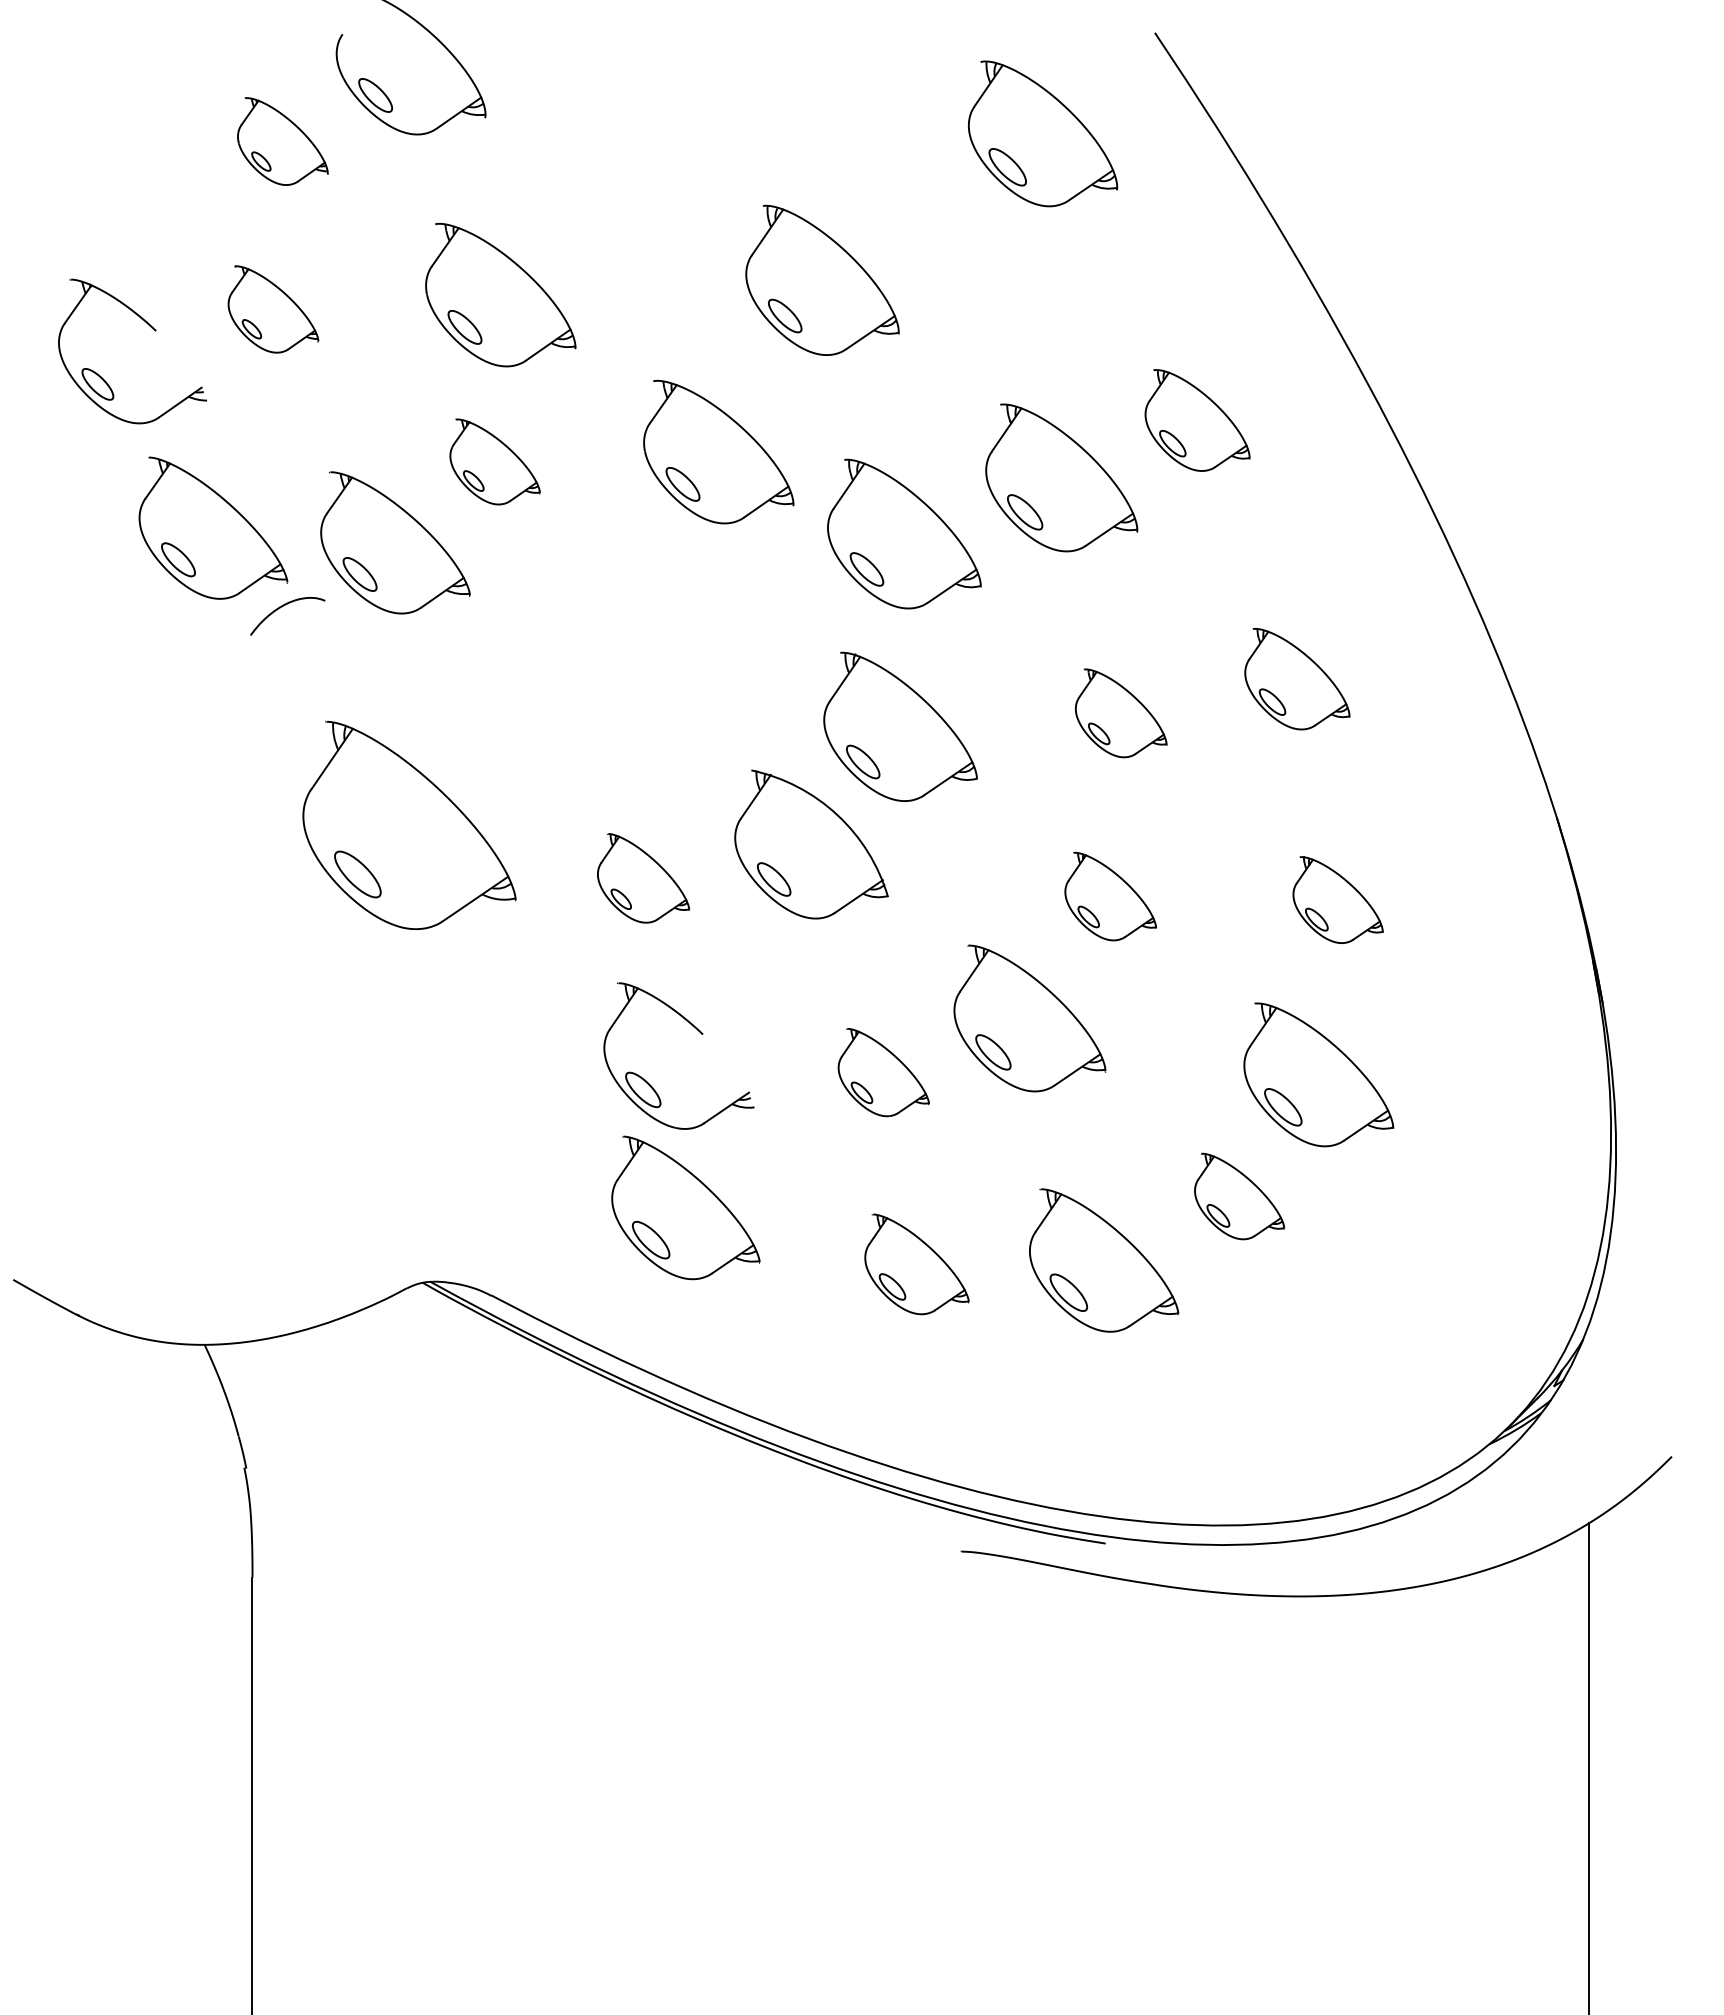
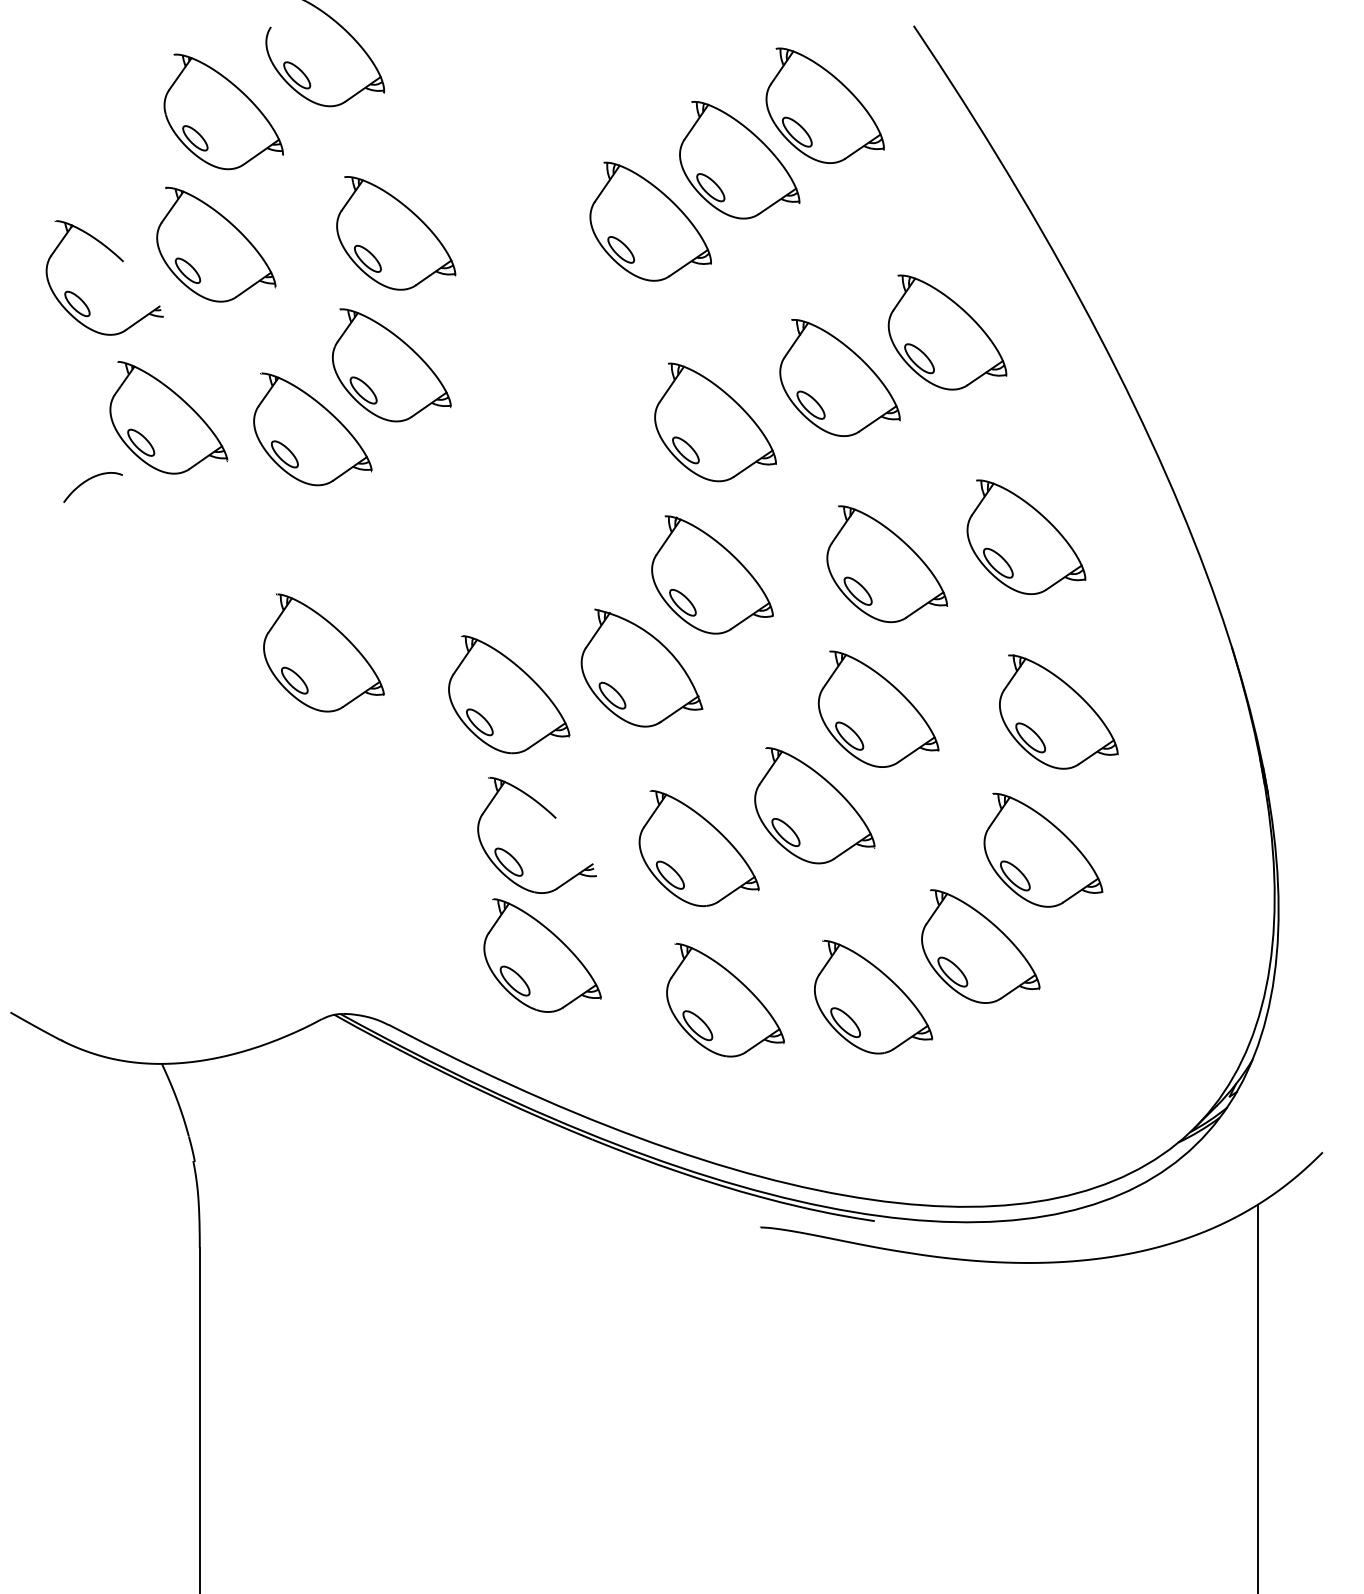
part: (282, 141) -> (223, 111), size x1.67
part: (934, 202) -> (739, 160), added
part: (273, 309) -> (216, 244), size x1.67
part: (1197, 420) -> (947, 332), size x1.43
part: (718, 451) -> (568, 357), removed
part: (494, 461) -> (391, 365), size x1.67
curve: (282, 607) -> (88, 480), moved
part: (1297, 678) -> (1026, 536), size x1.43
part: (1120, 713) -> (886, 564), size x1.67
part: (409, 825) -> (323, 653), size x0.71
part: (643, 878) -> (509, 694), size x1.67
part: (1110, 896) -> (878, 709), size x1.67
part: (1337, 899) -> (1058, 711), size x1.67
part: (883, 1072) -> (699, 848), size x1.67
part: (1239, 1196) -> (980, 946), size x1.67
part: (916, 1264) -> (725, 1000), size x1.43

